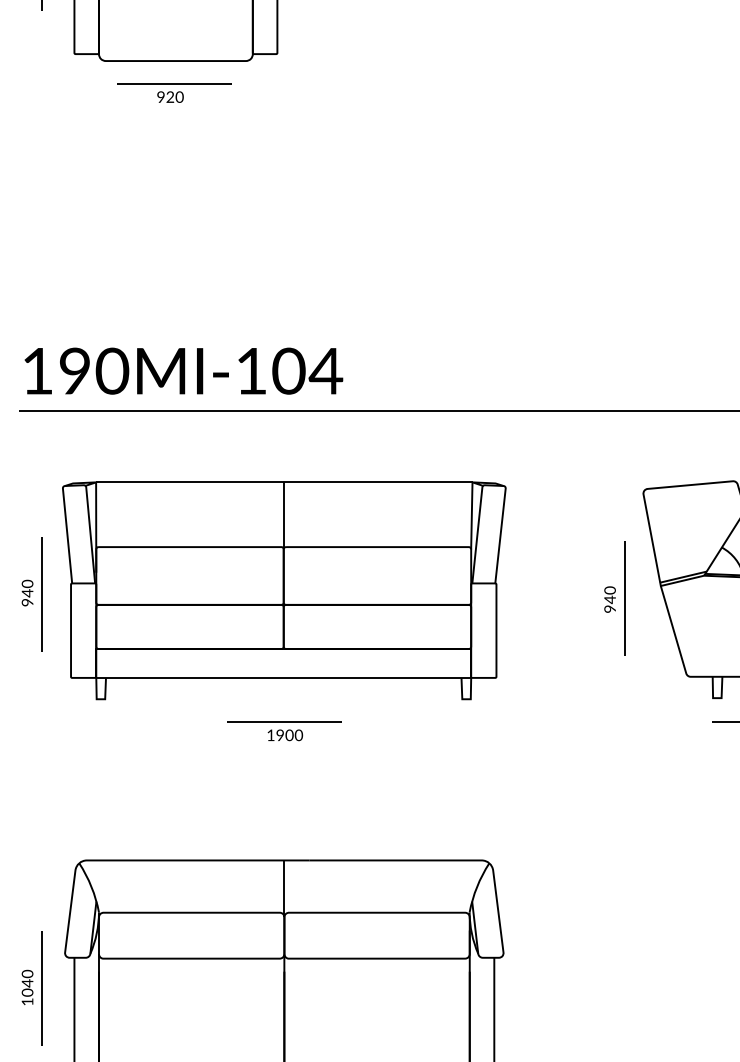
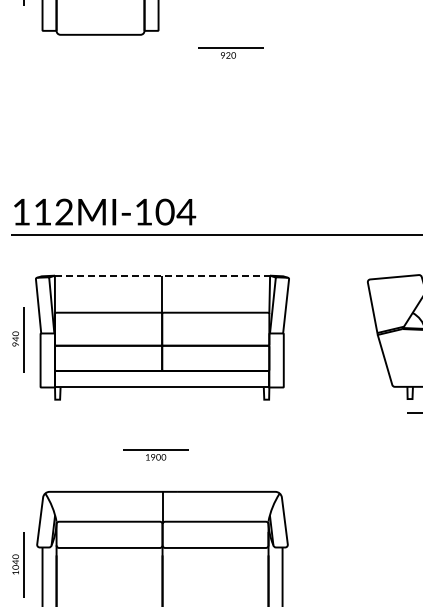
part: (174, 91) -> (230, 52), moved
text: (93, 370) -> (53, 211), 190MI-104 -> 112MI-104
line: (284, 482) -> (162, 275), solid -> dashed
part: (614, 597) -> (351, 341), removed
part: (284, 730) -> (155, 454), moved

